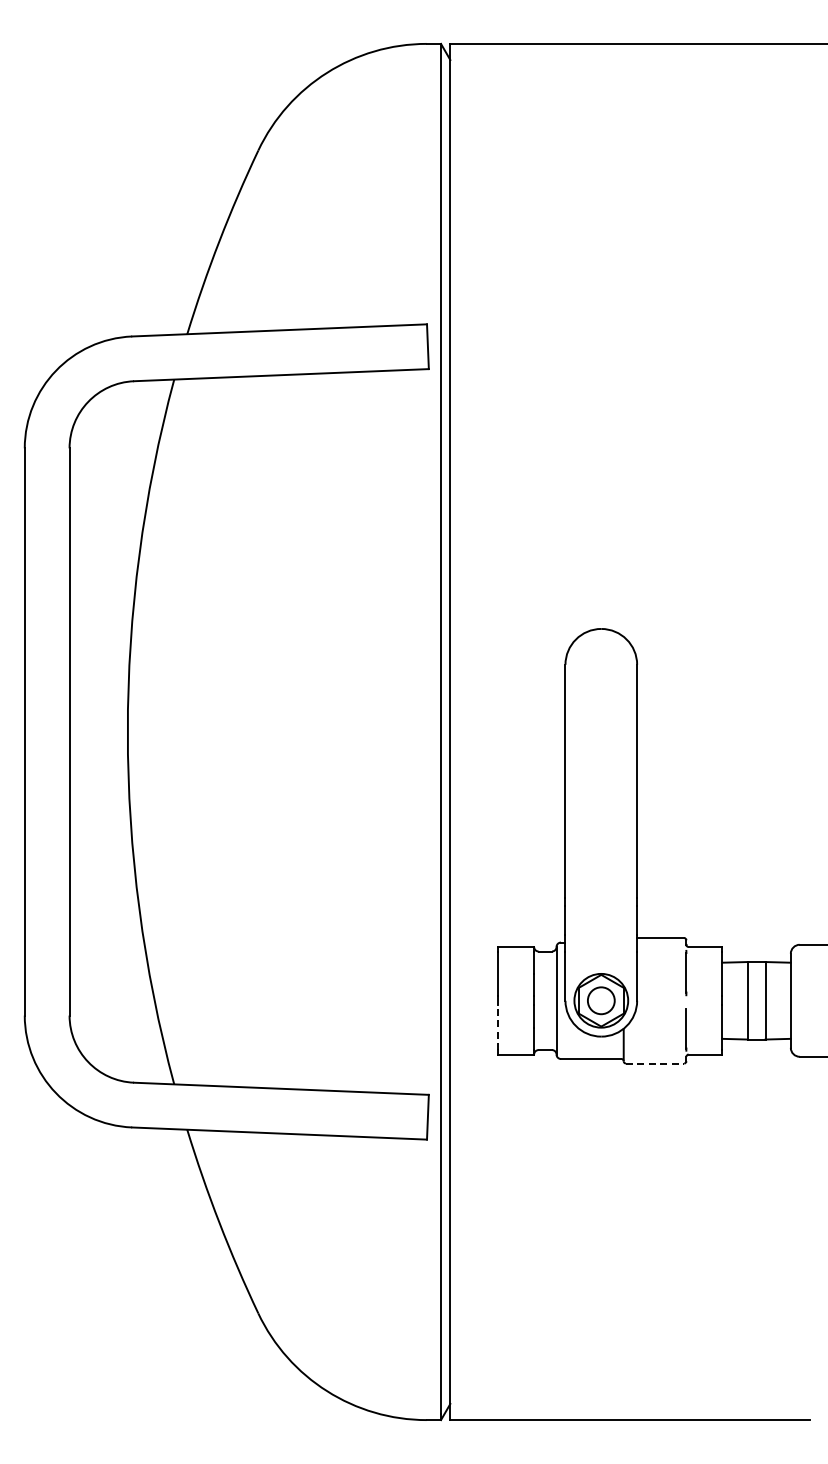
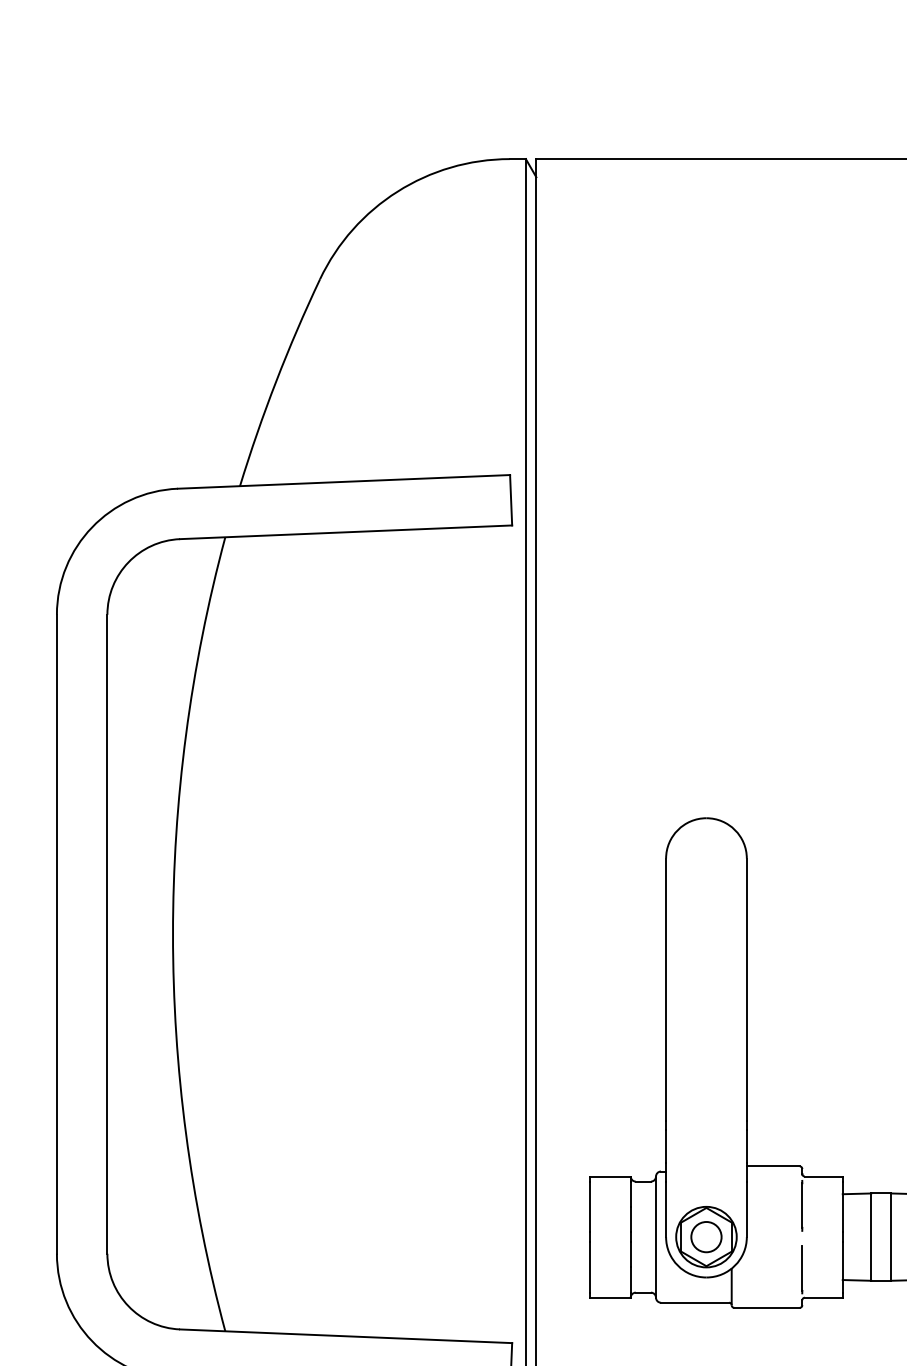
line: (498, 1027) -> (590, 1267), dashed -> solid
line: (655, 1063) -> (767, 1307), dashed -> solid

